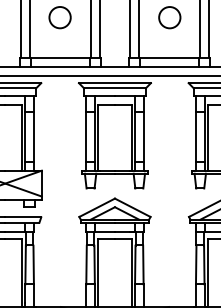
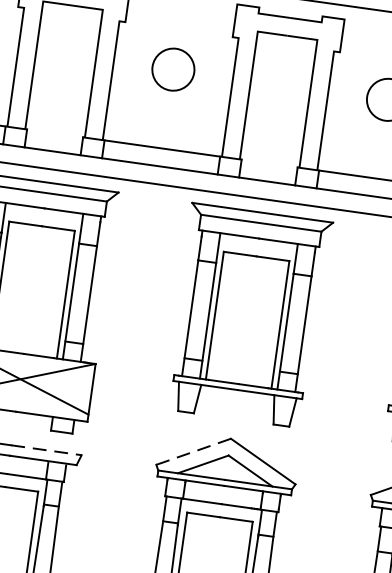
line: (96, 208) -> (192, 452), solid -> dashed
line: (23, 217) -> (46, 450), solid -> dashed

